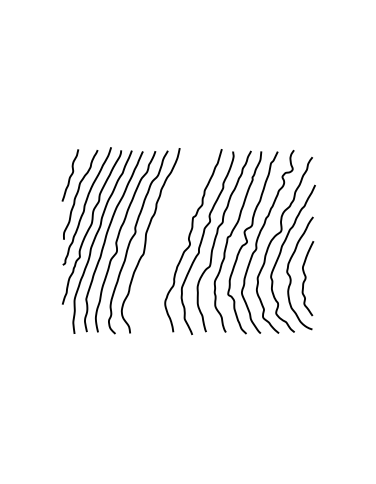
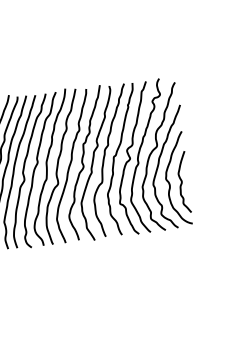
part: (170, 241) -> (67, 166), added

